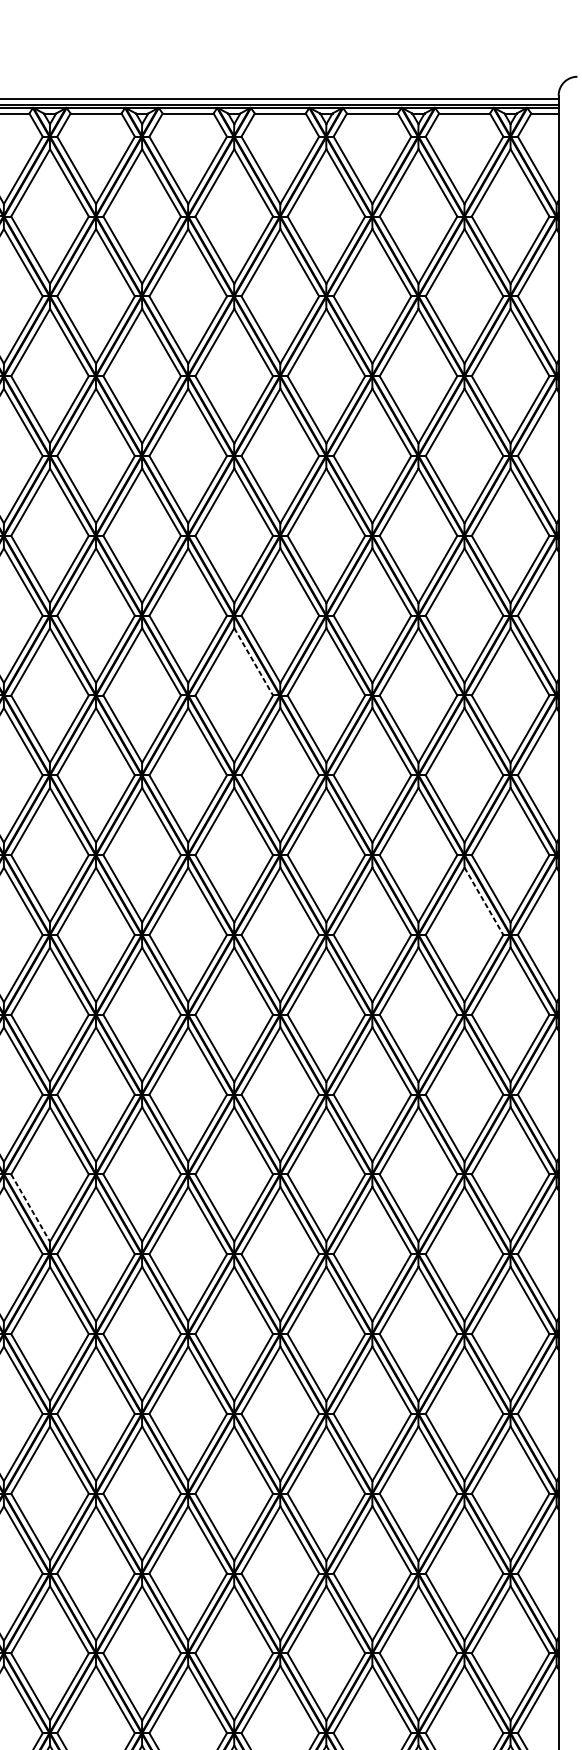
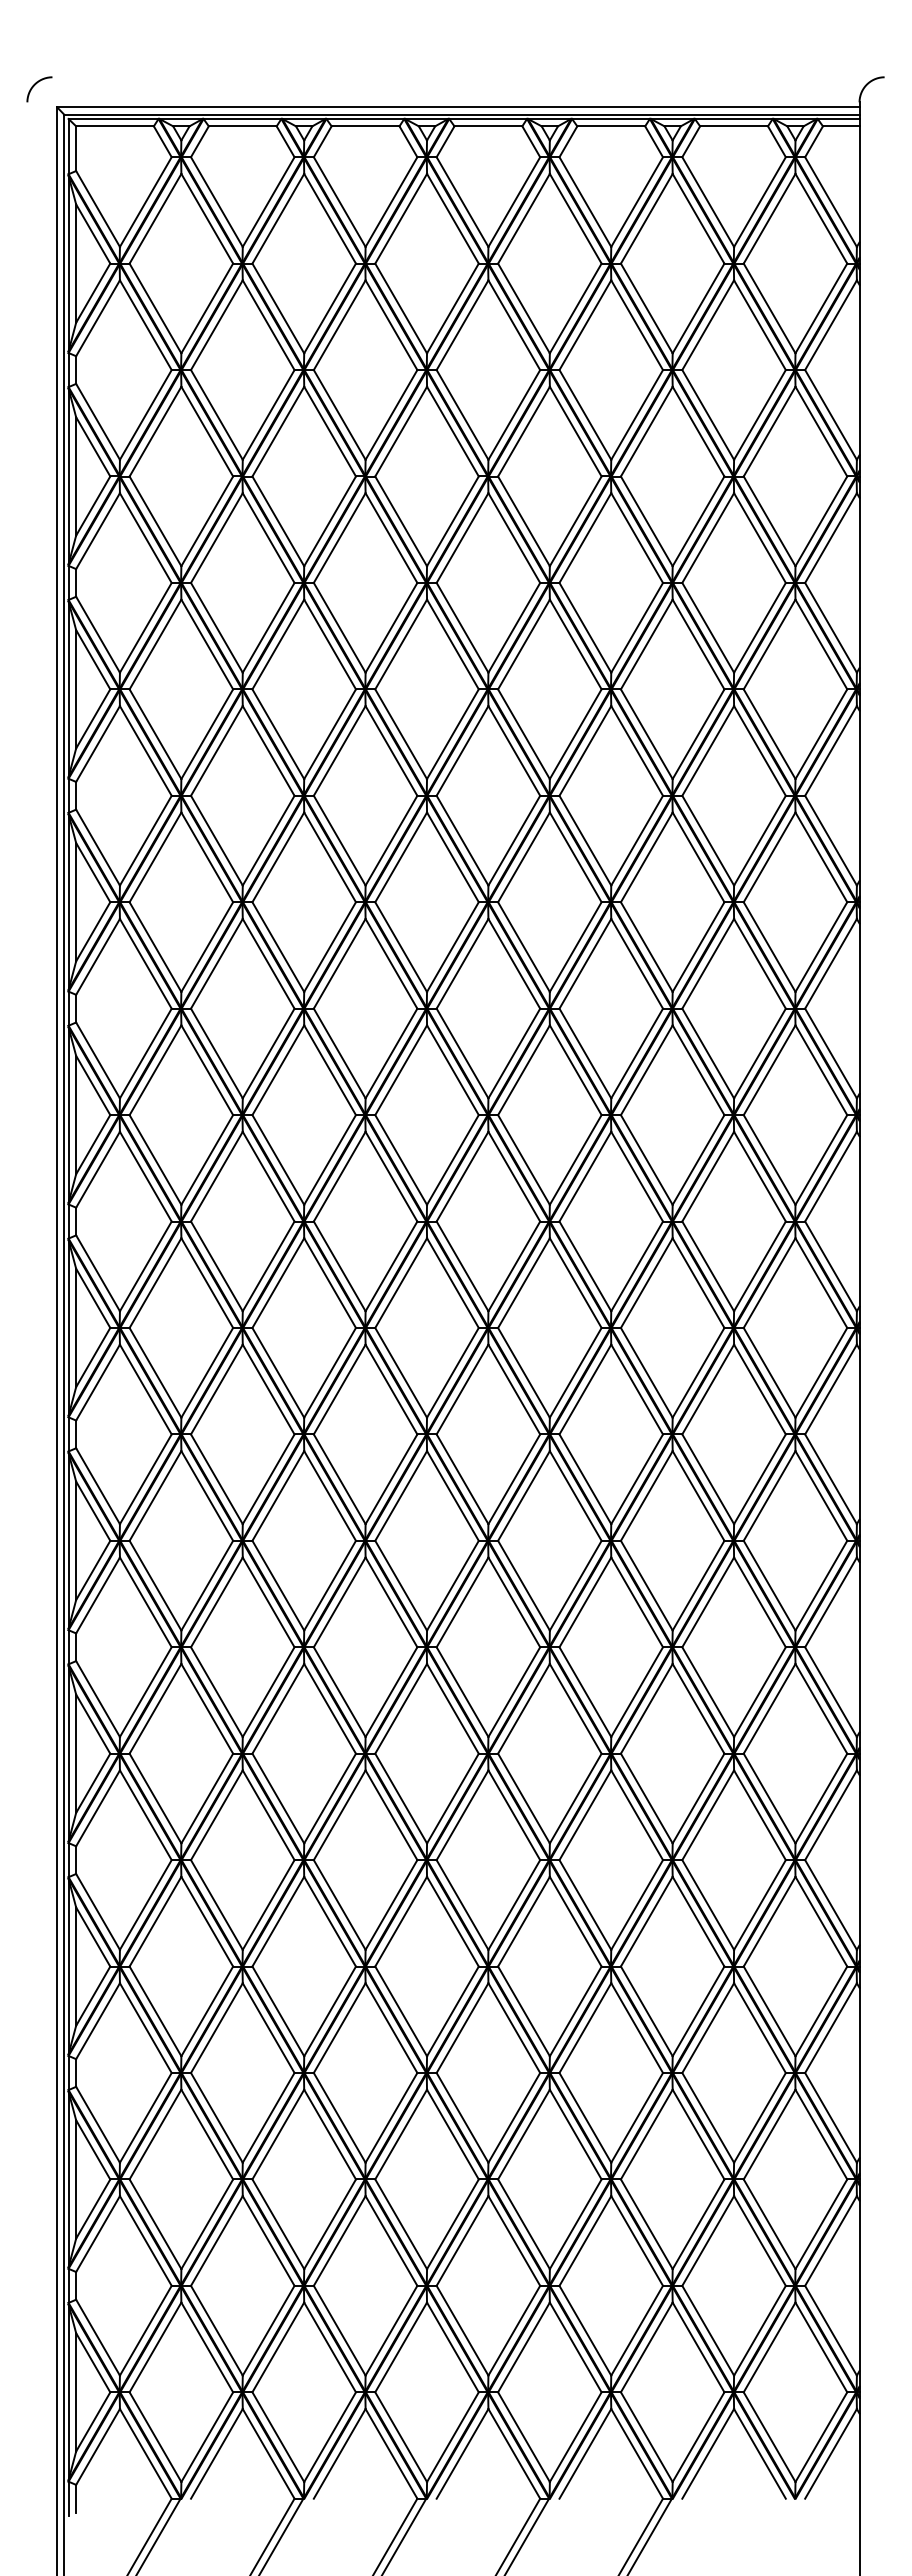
line: (253, 661) -> (452, 857), dashed -> solid
line: (483, 901) -> (759, 1176), dashed -> solid
line: (30, 1207) -> (155, 1585), dashed -> solid

